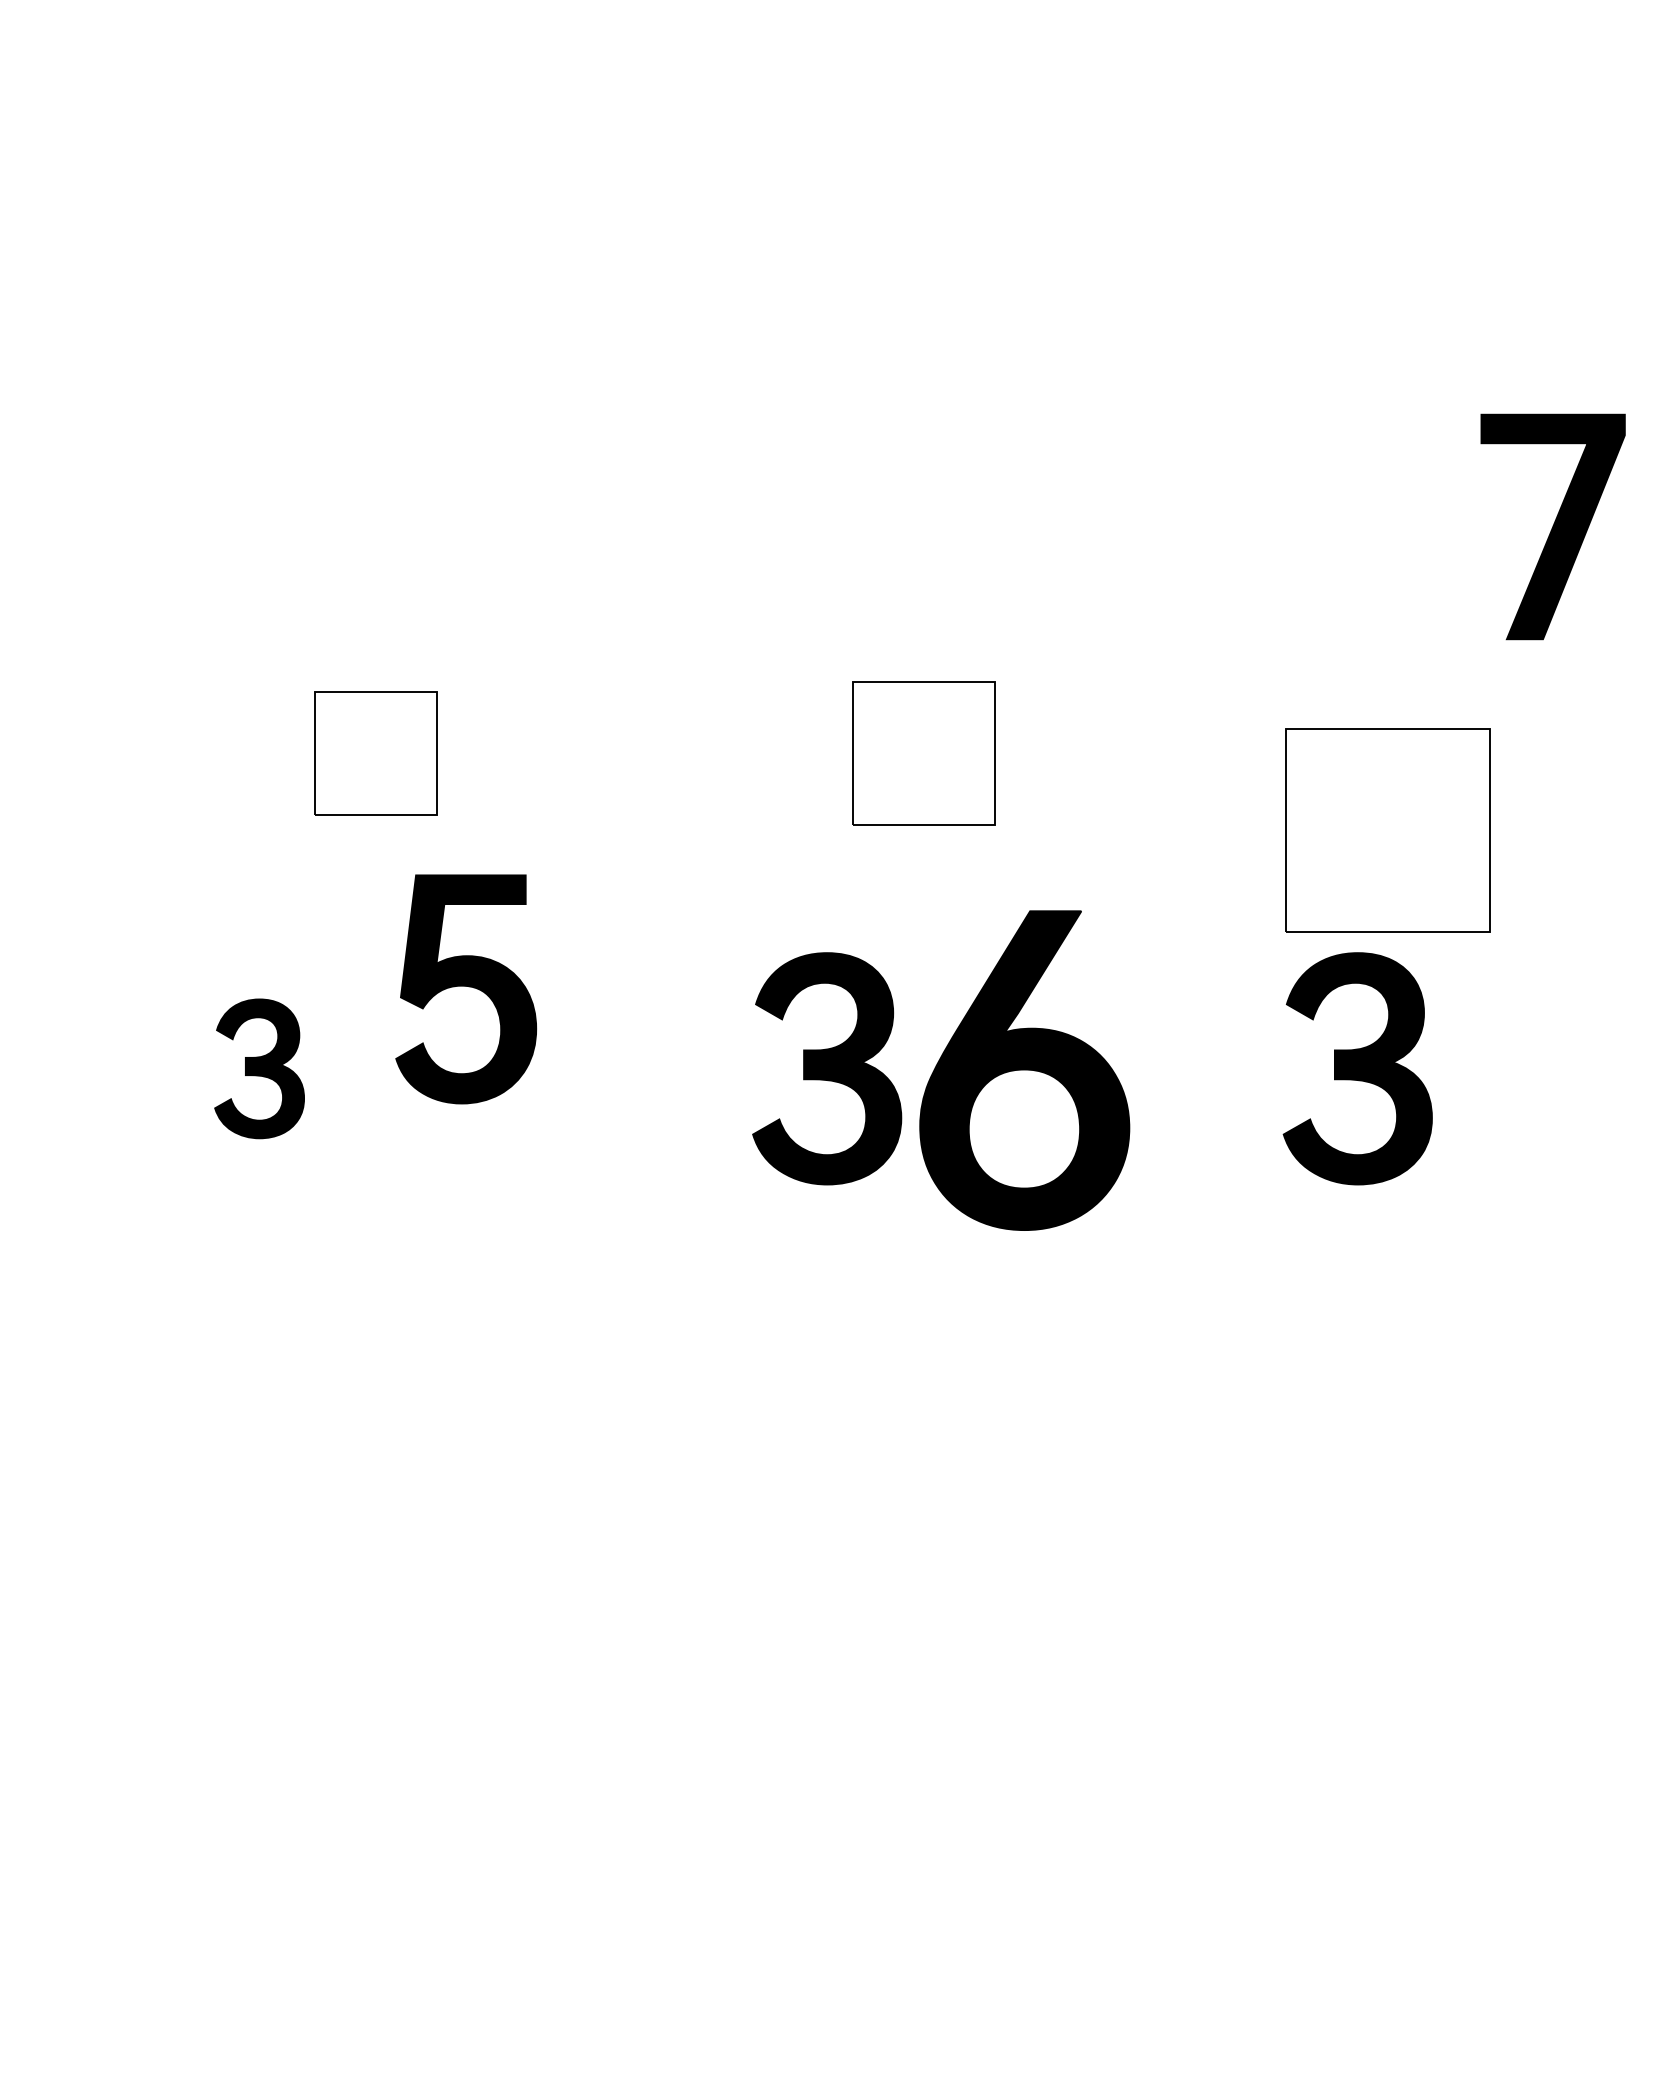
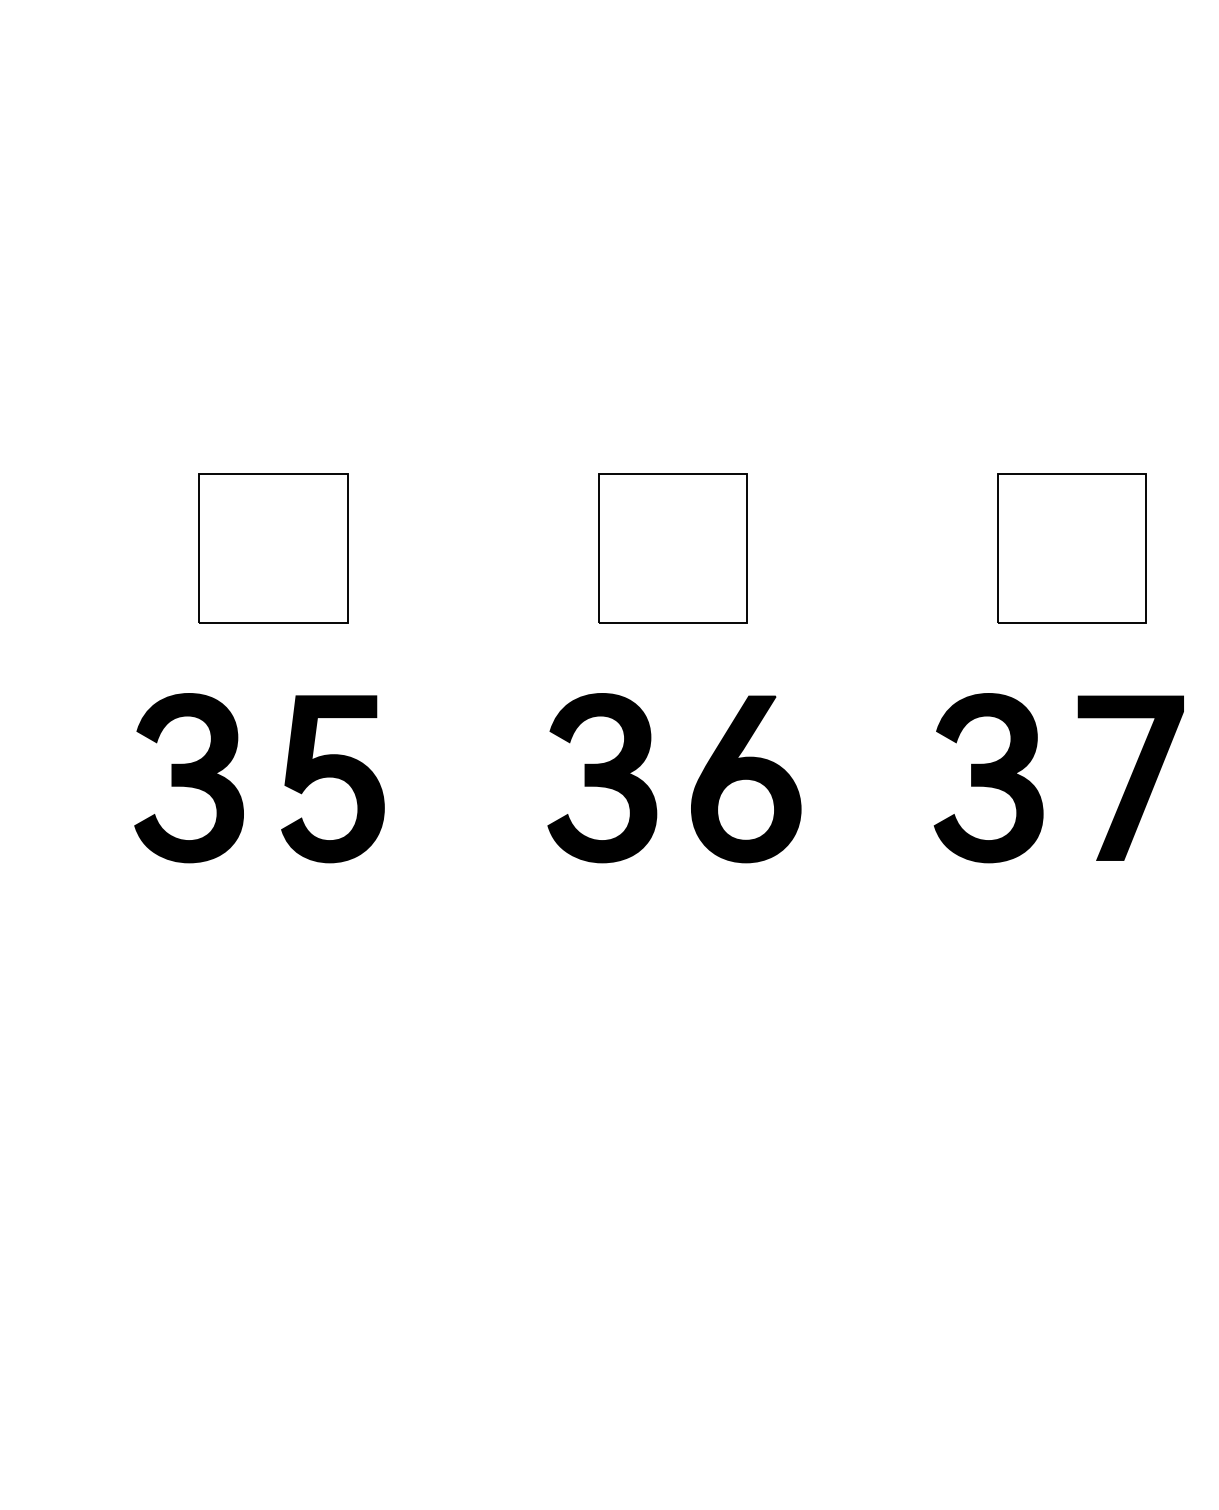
part: (1552, 526) -> (1130, 777), moved
part: (375, 753) -> (273, 548), size x1.67
part: (923, 753) -> (672, 548), size x1.43
part: (1387, 830) -> (1071, 548), moved
part: (466, 989) -> (333, 779), moved
part: (259, 1068) -> (189, 777), size x1.67
part: (1024, 1070) -> (746, 779), size x0.71

